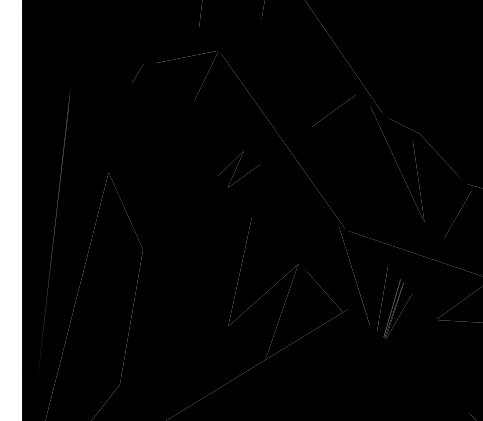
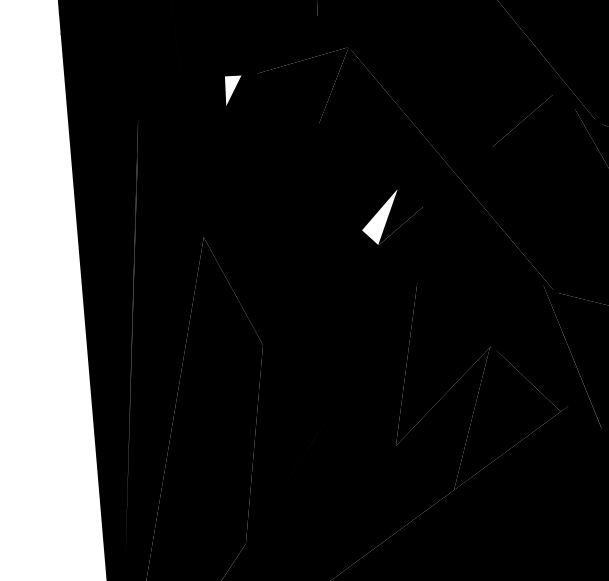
fill: (137, 73) -> (233, 90), removed
fill: (230, 169) -> (380, 218), removed

